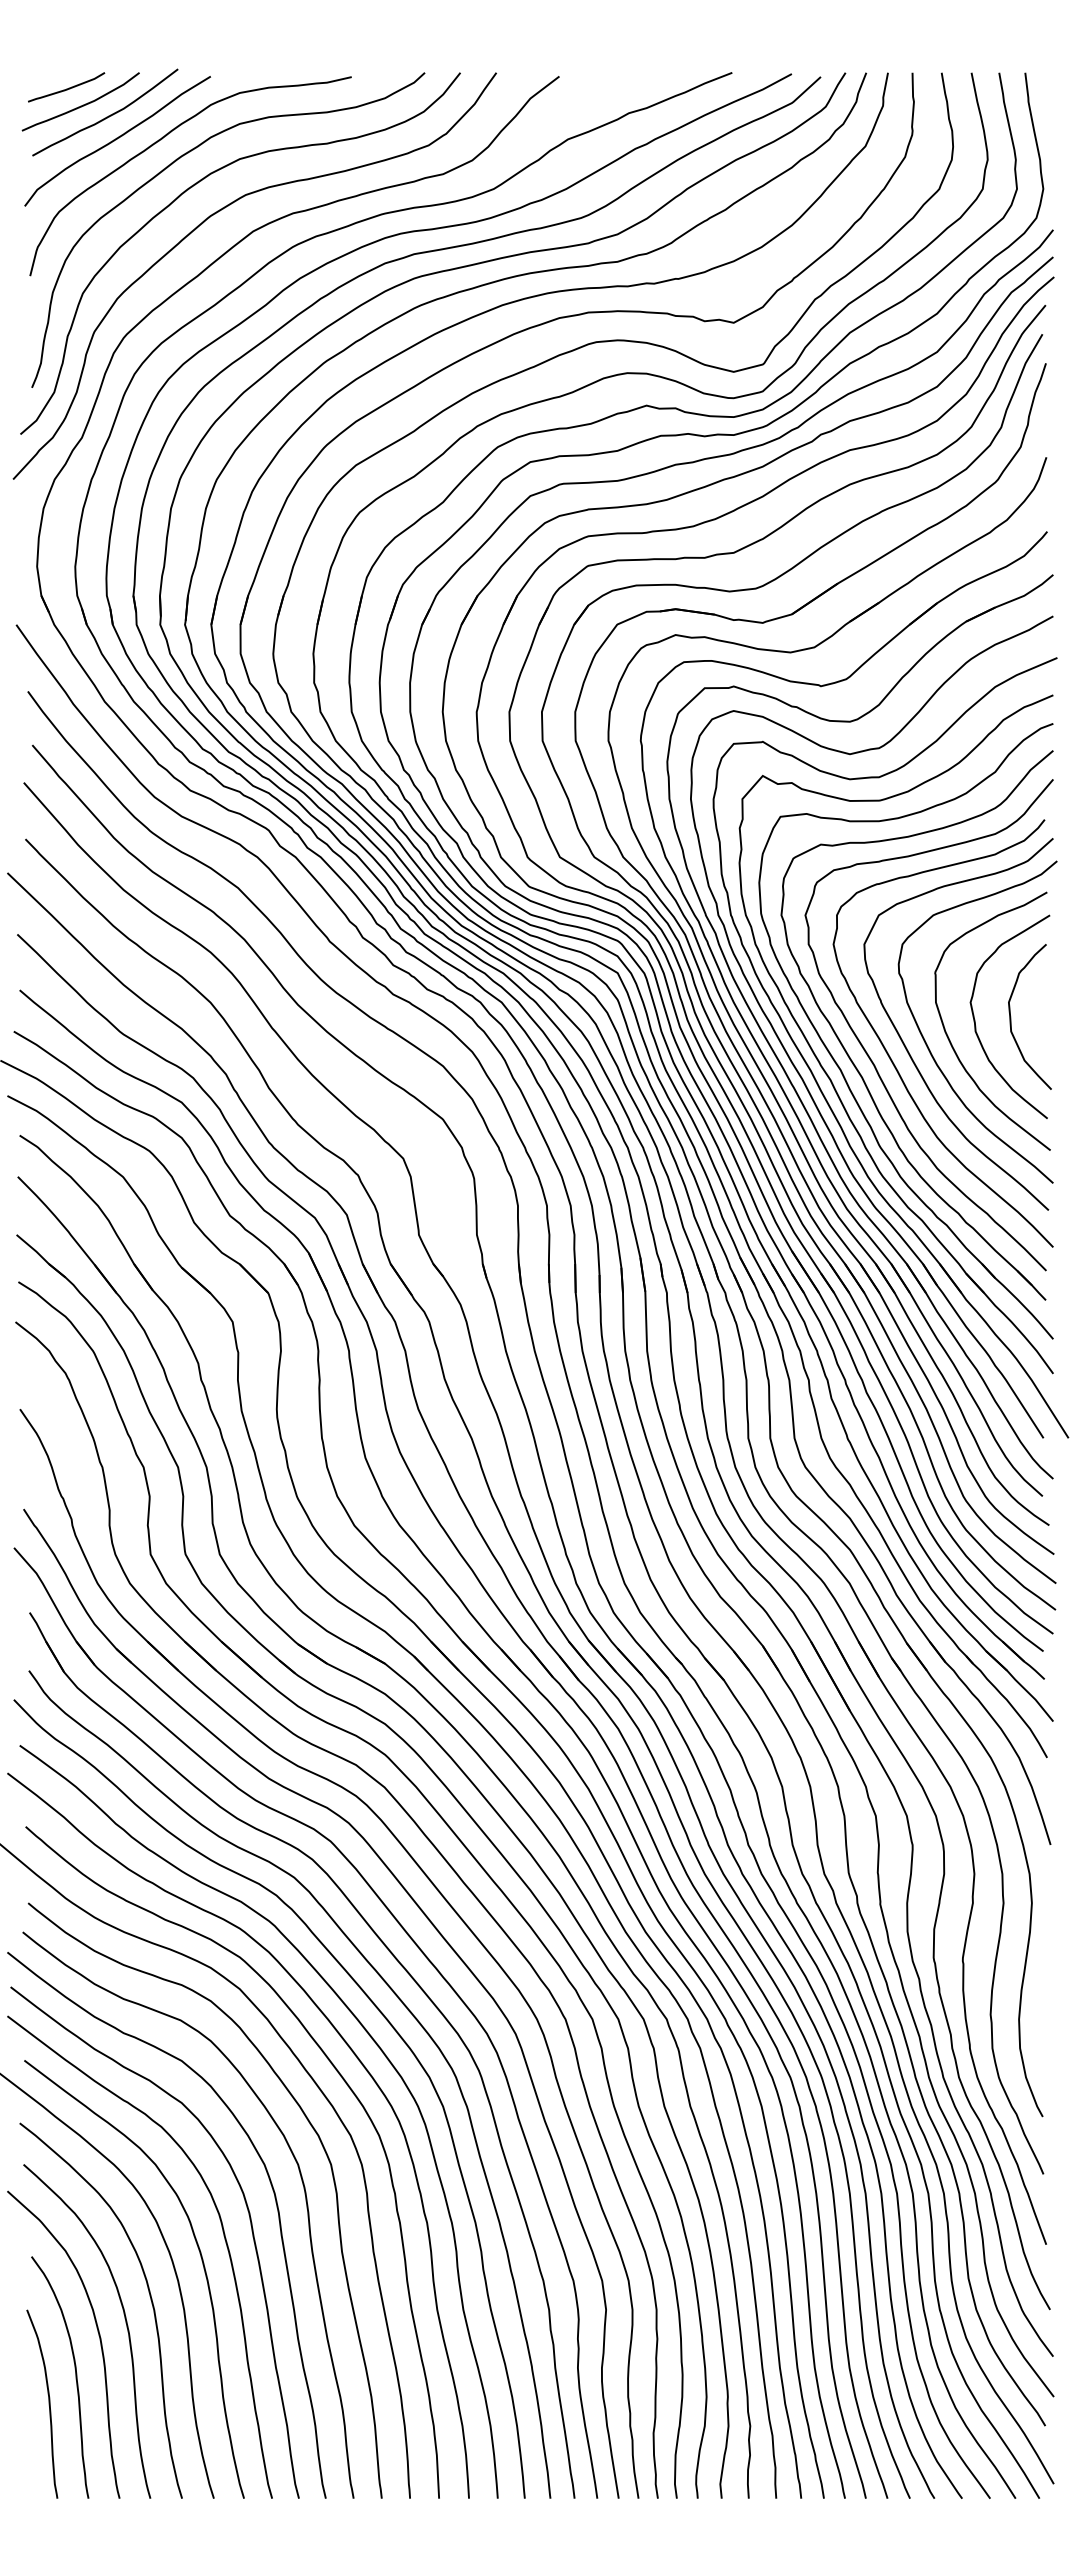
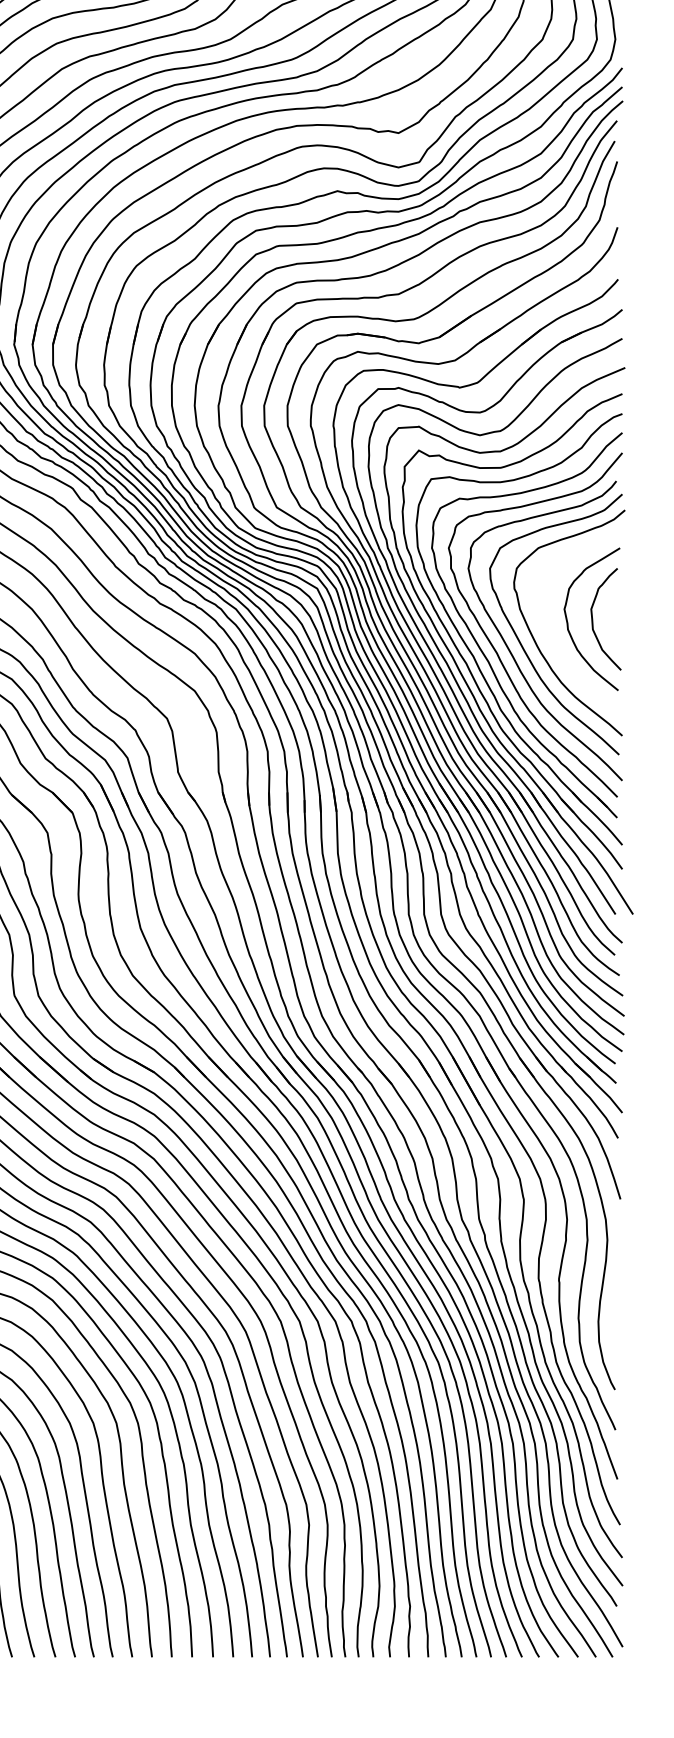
curve: (948, 1035) -> (548, 632), removed

